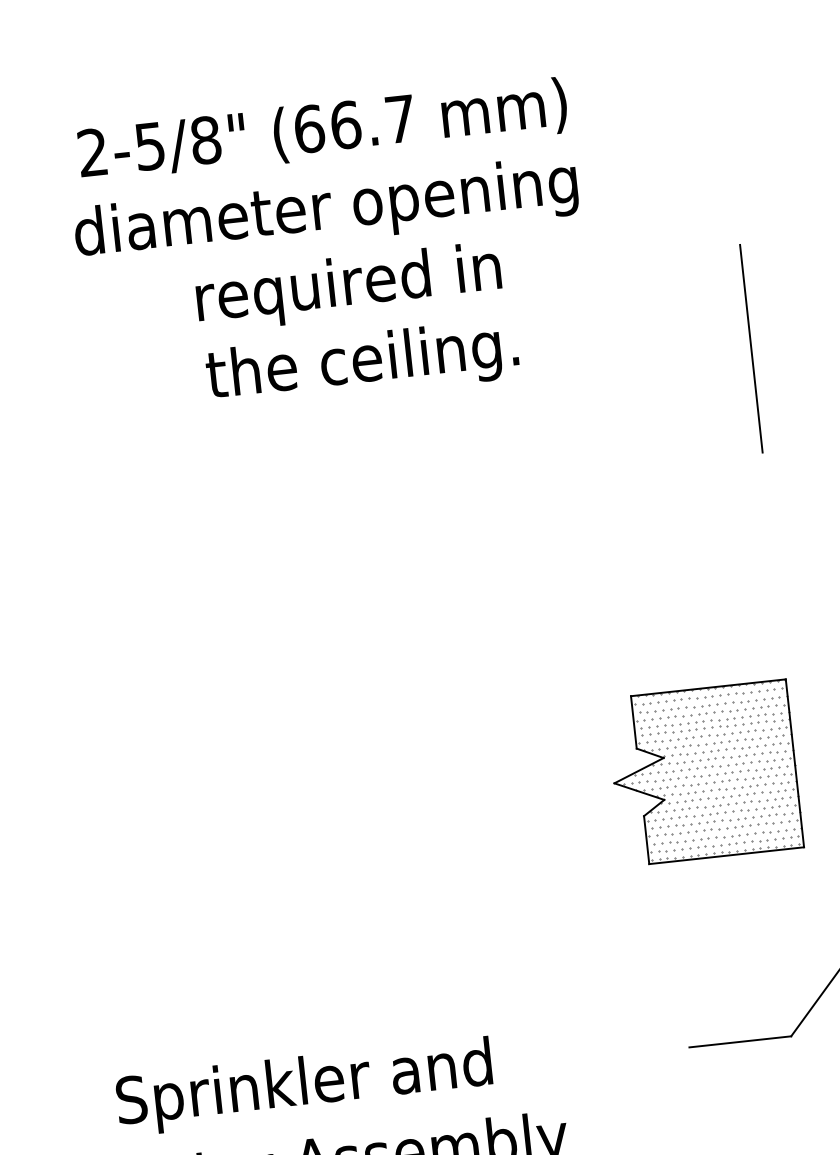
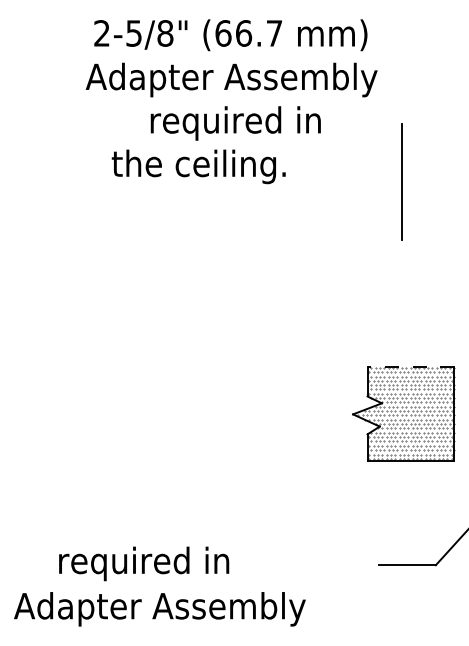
text: (332, 209) -> (231, 79), diameter opening -> Adapter Assembly
line: (750, 348) -> (401, 181), moved
text: (362, 363) -> (198, 166), moved
line: (707, 688) -> (410, 367), solid -> dashed
text: (303, 1086) -> (162, 563), Sprinkler and -> required in

